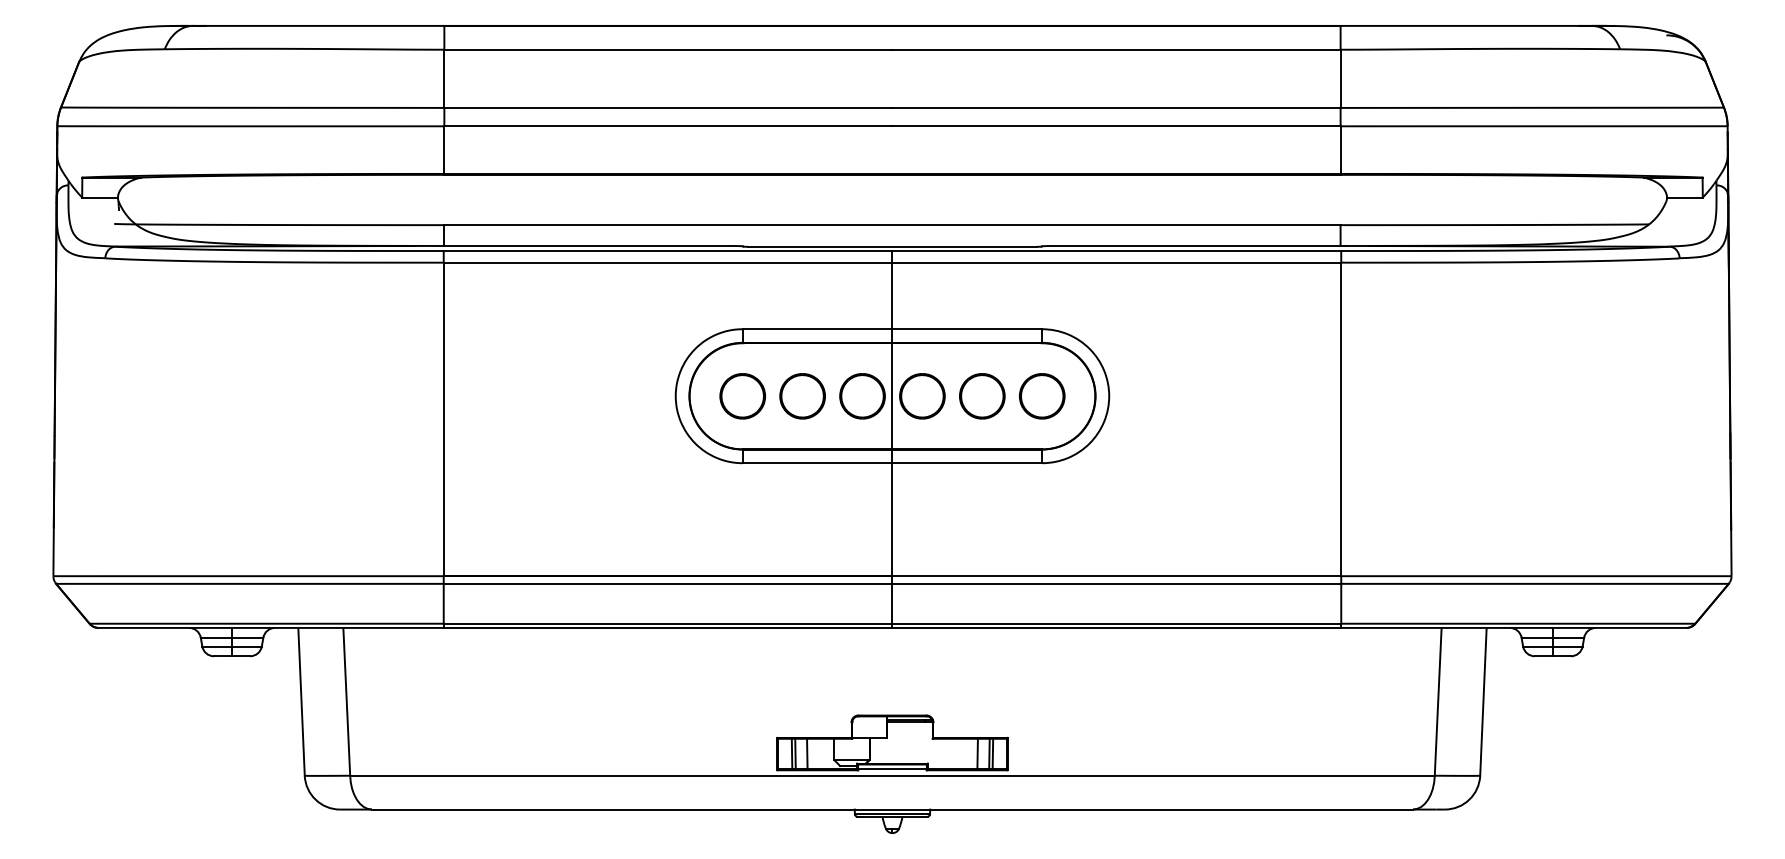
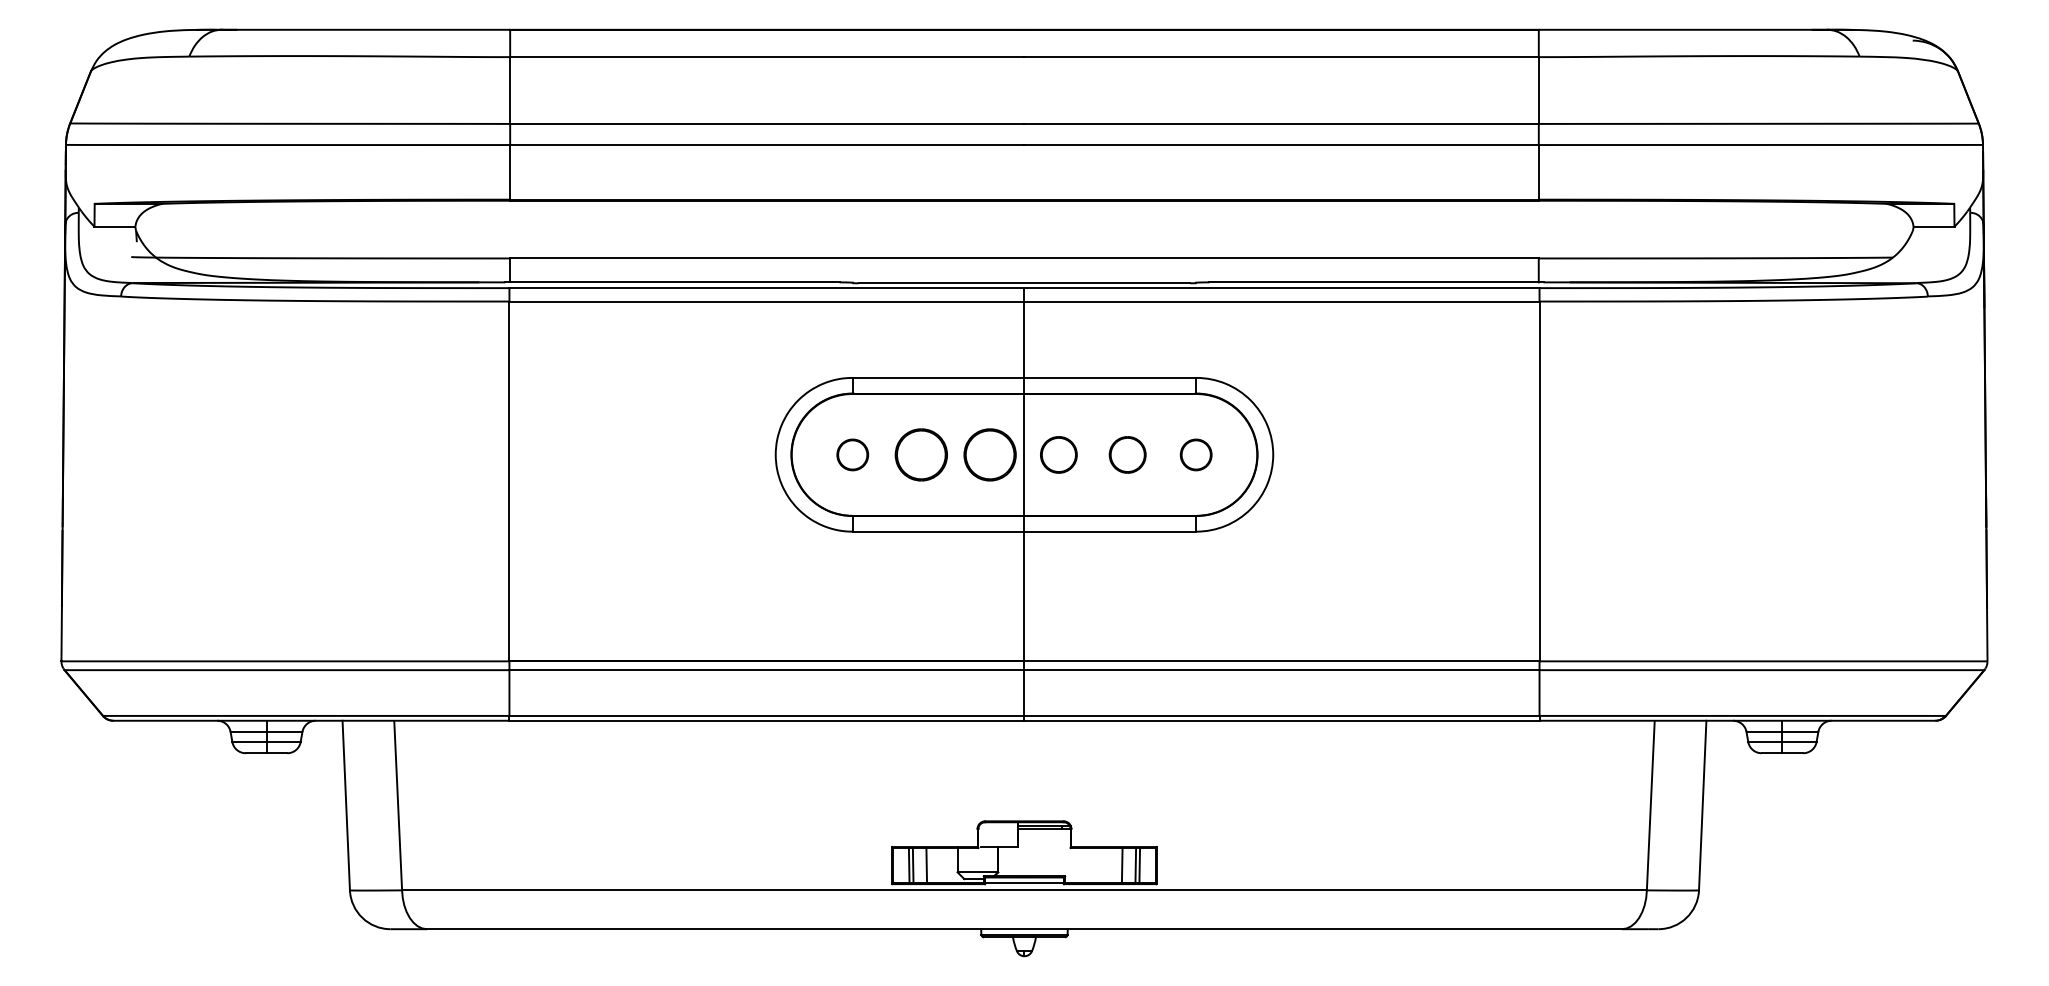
part: (742, 395) -> (852, 454), size x0.6
part: (922, 395) -> (1058, 454), size x0.7
part: (982, 395) -> (1127, 454), size x0.7
part: (1041, 395) -> (1195, 454), size x0.6

